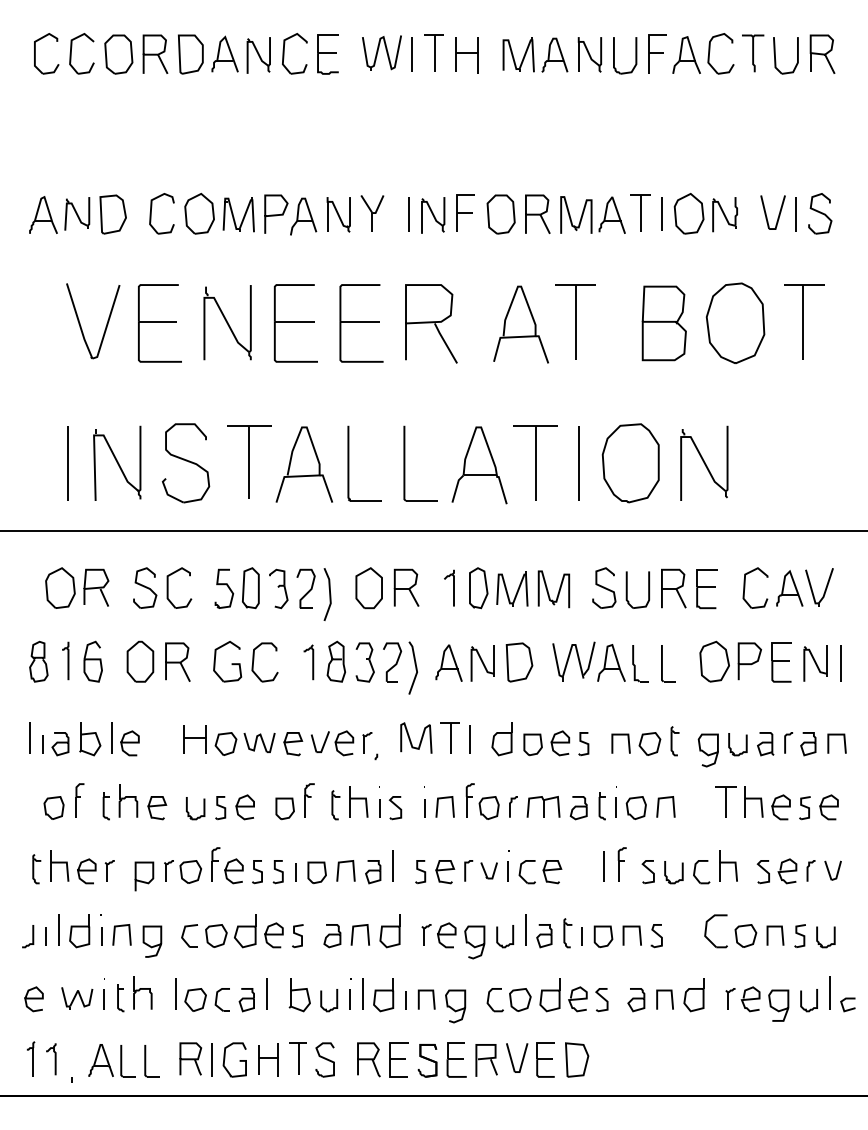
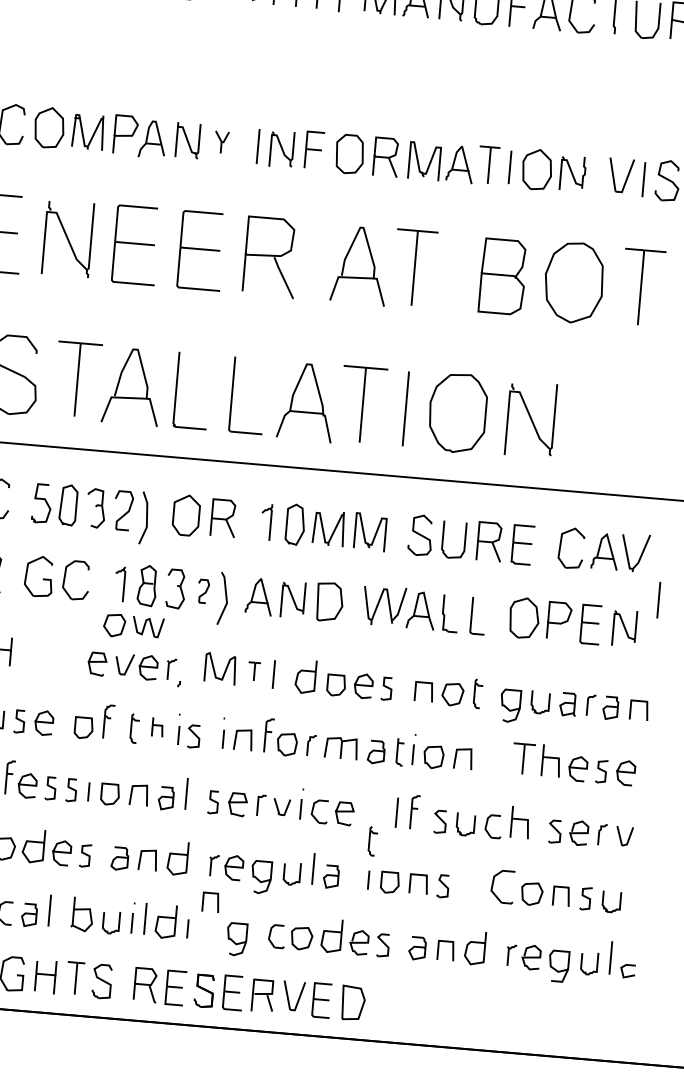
part: (372, 213) -> (221, 142), size x0.6
part: (392, 662) -> (203, 591), size x0.6
line: (840, 663) -> (658, 600), moved
part: (449, 737) -> (253, 670), size x0.6
part: (244, 743) -> (133, 626), moved
part: (358, 801) -> (157, 726), size x0.6
part: (567, 933) -> (372, 841), moved
line: (432, 997) -> (216, 900), moved

